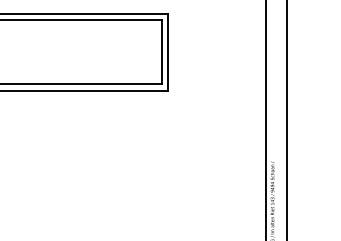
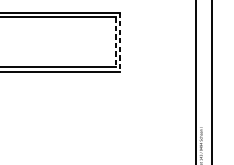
line: (161, 52) -> (115, 42), solid -> dashed
line: (168, 52) -> (120, 42), solid -> dashed

